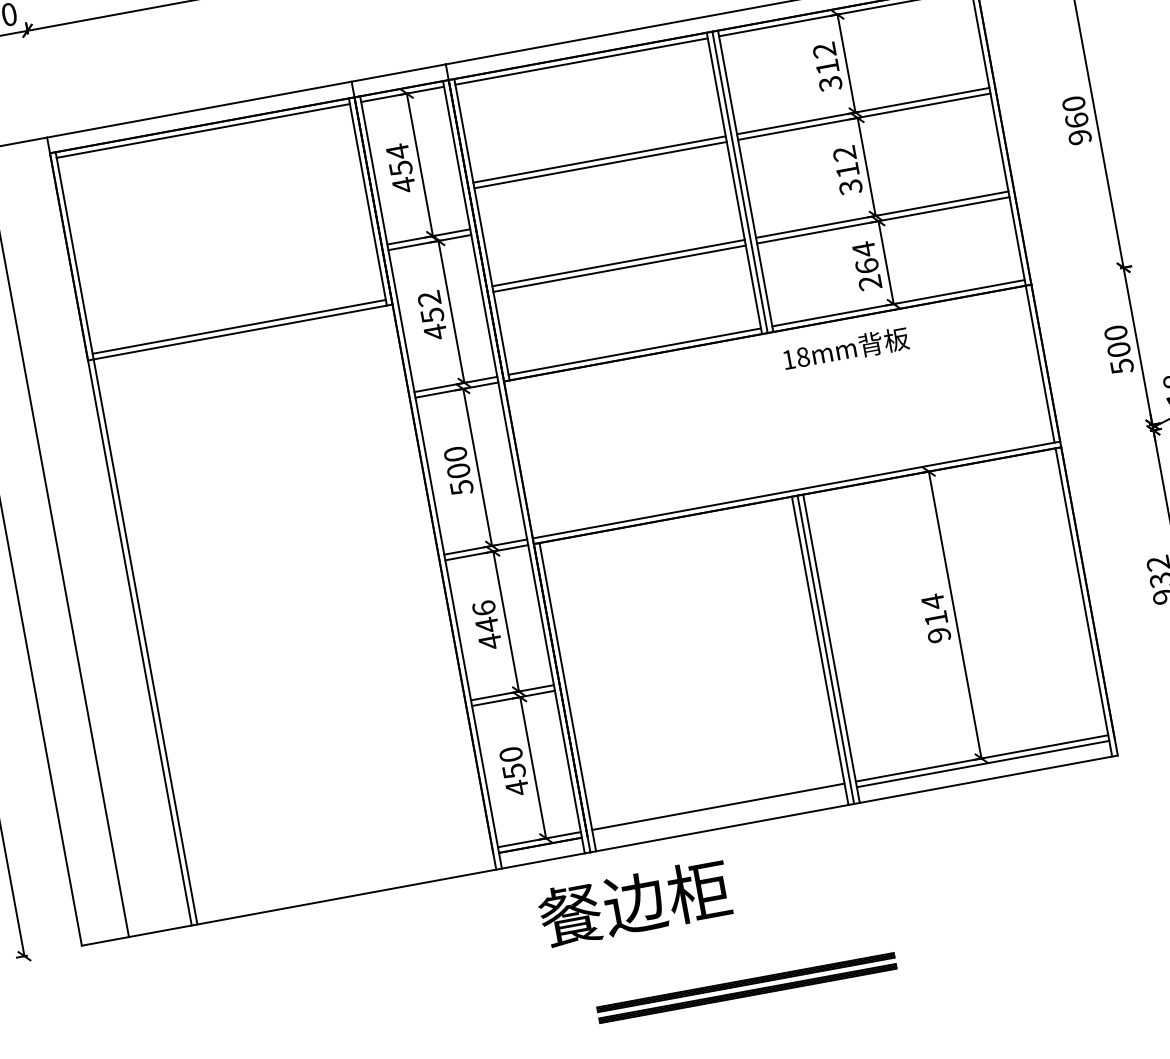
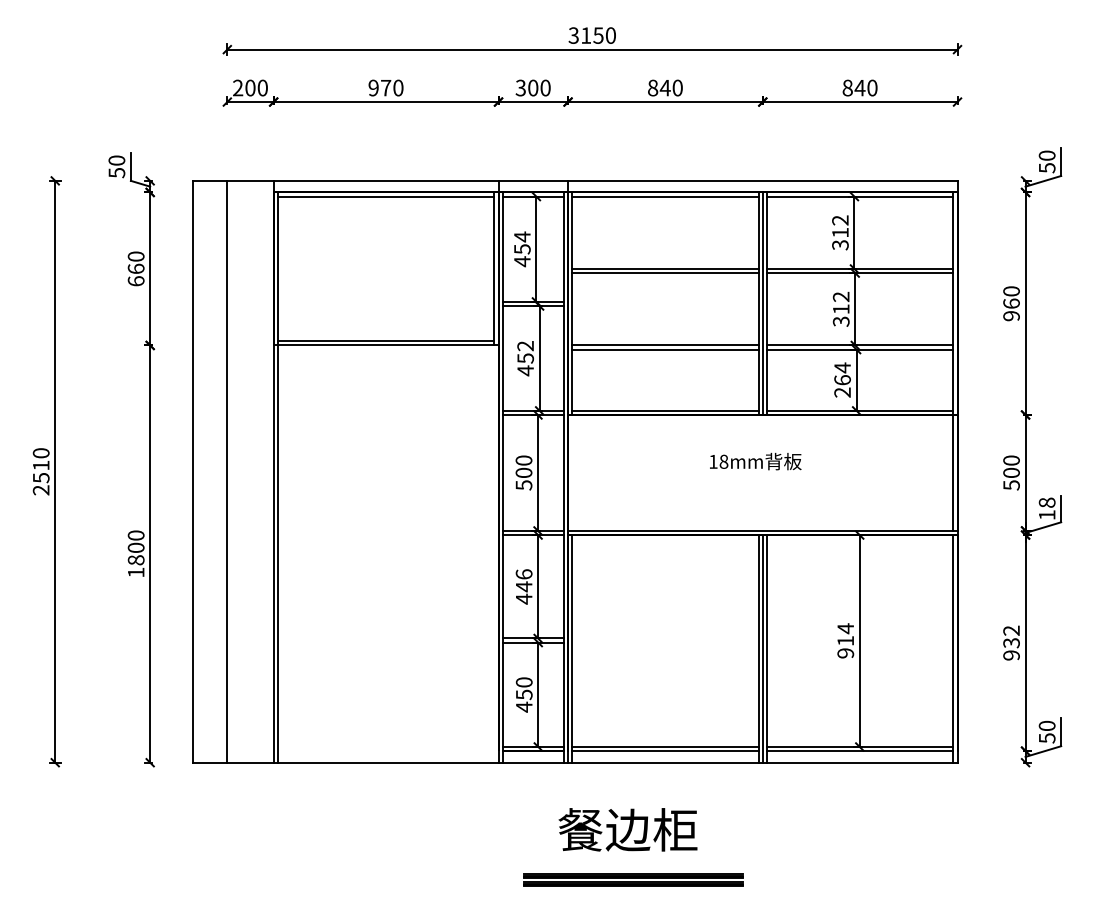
text: (845, 348) -> (755, 461), moved
line: (719, 812) -> (665, 751), added
text: (633, 902) -> (627, 829), moved
part: (747, 987) -> (633, 879), moved

